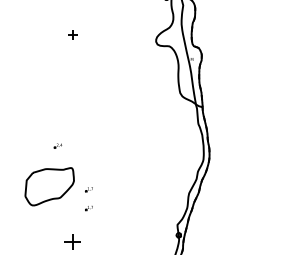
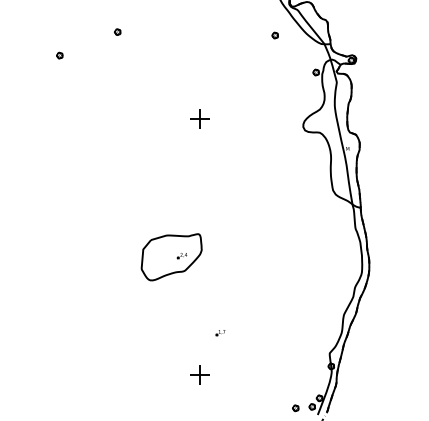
part: (72, 34) -> (199, 118), size x1.67
part: (49, 186) -> (171, 257), moved
part: (89, 190) -> (220, 310), removed

